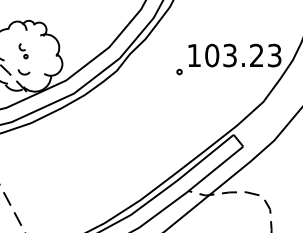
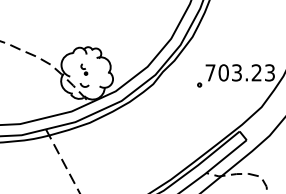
text: (194, 55) -> (210, 72), 103.23 -> 703.23

